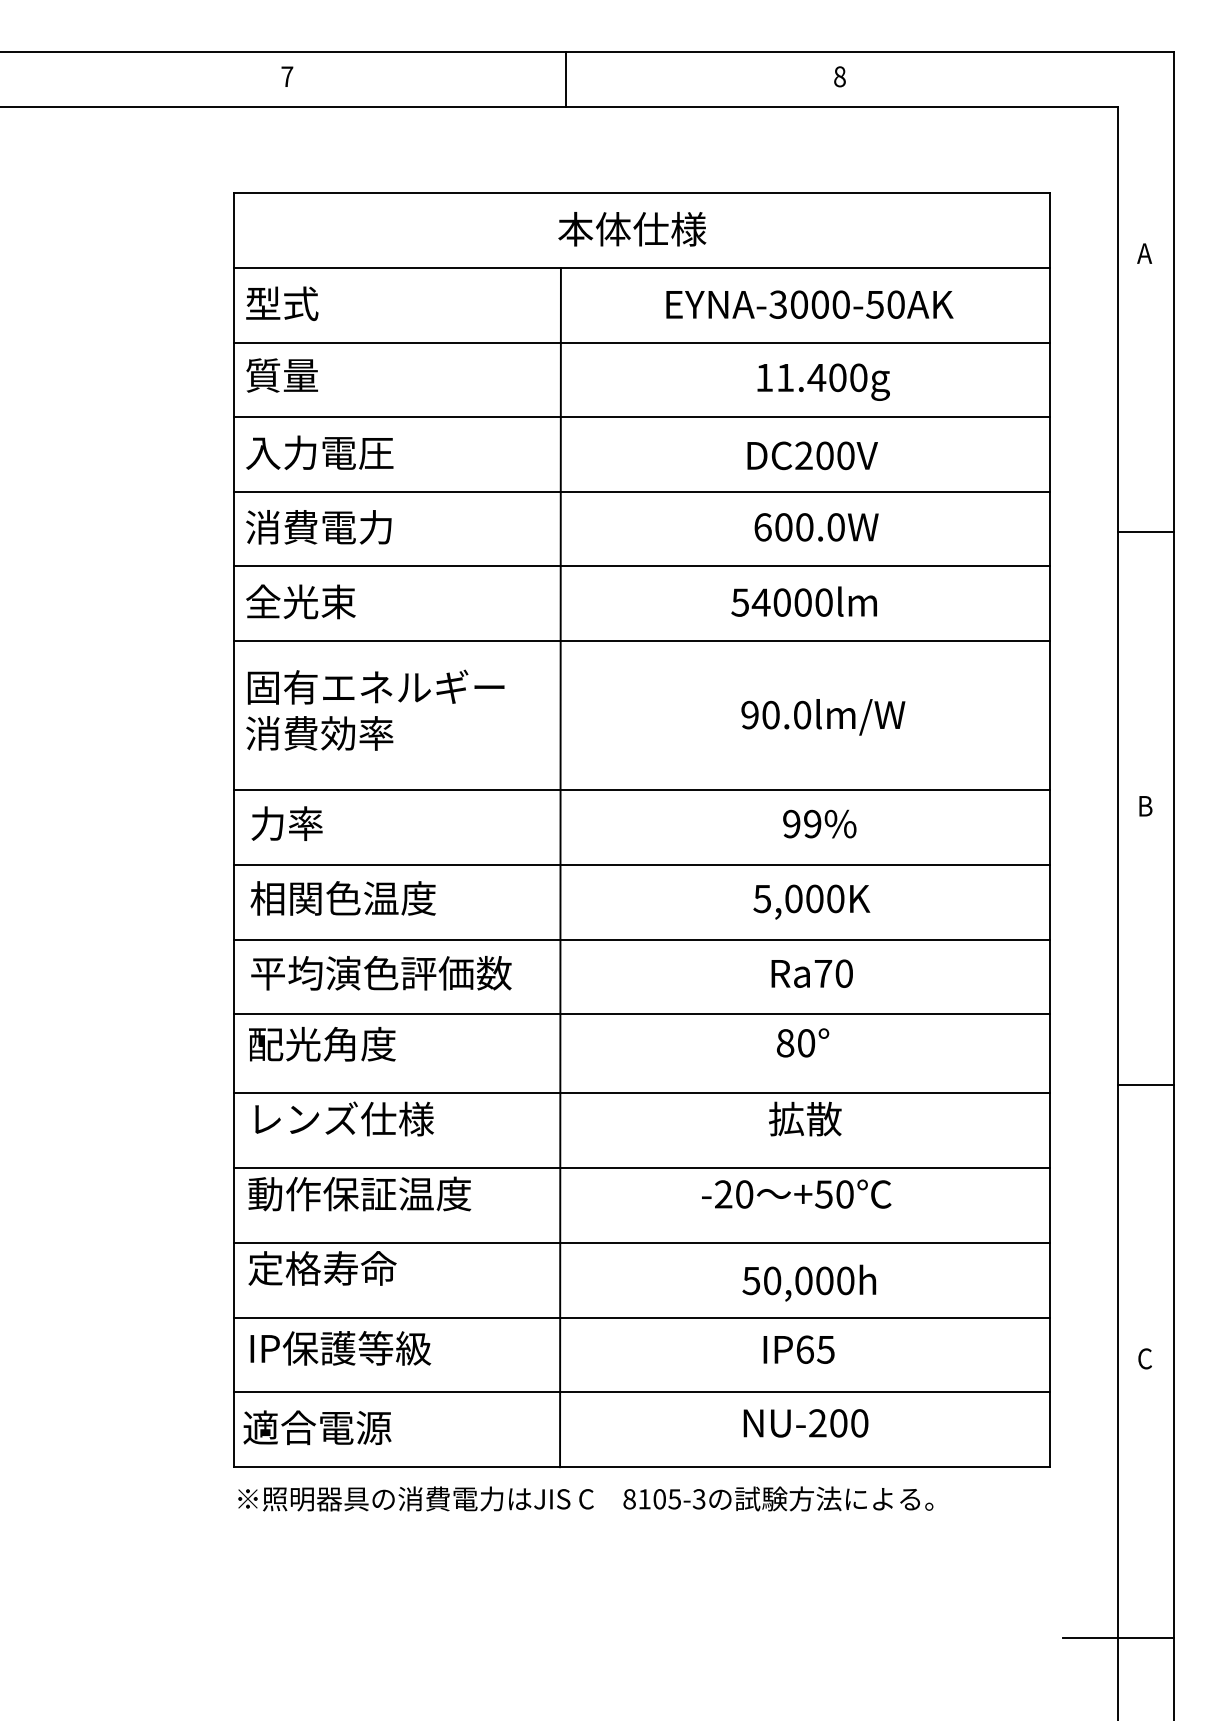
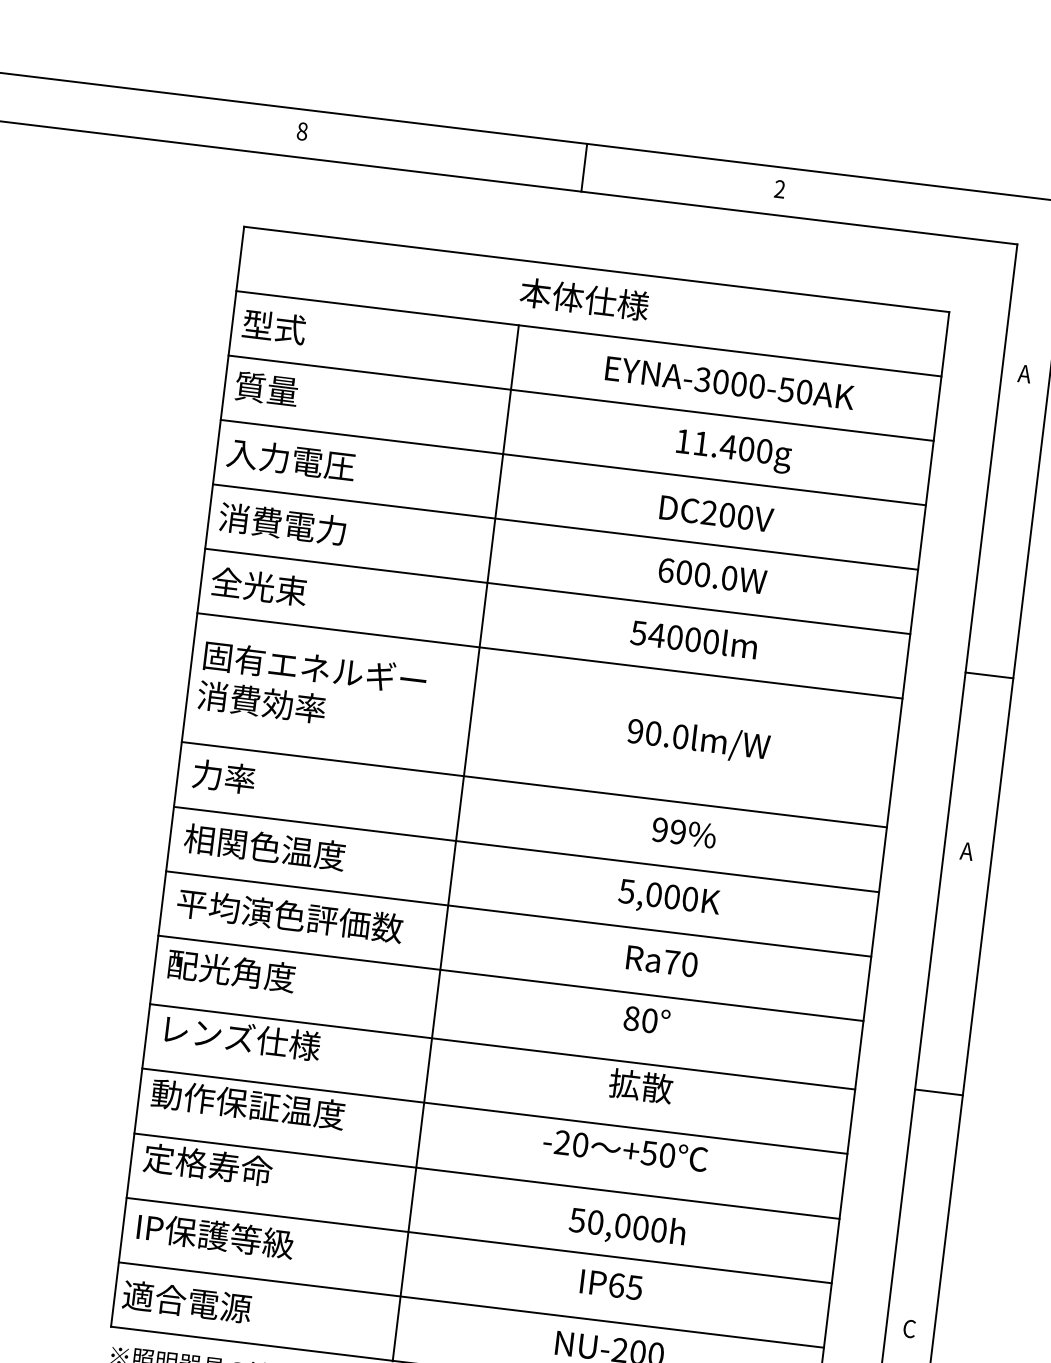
text: (287, 76) -> (302, 131), 7 -> 8
text: (839, 76) -> (779, 188), 8 -> 2
line: (565, 78) -> (584, 167), moved
line: (1145, 532) -> (988, 675), moved
text: (1144, 806) -> (966, 851), B -> A

